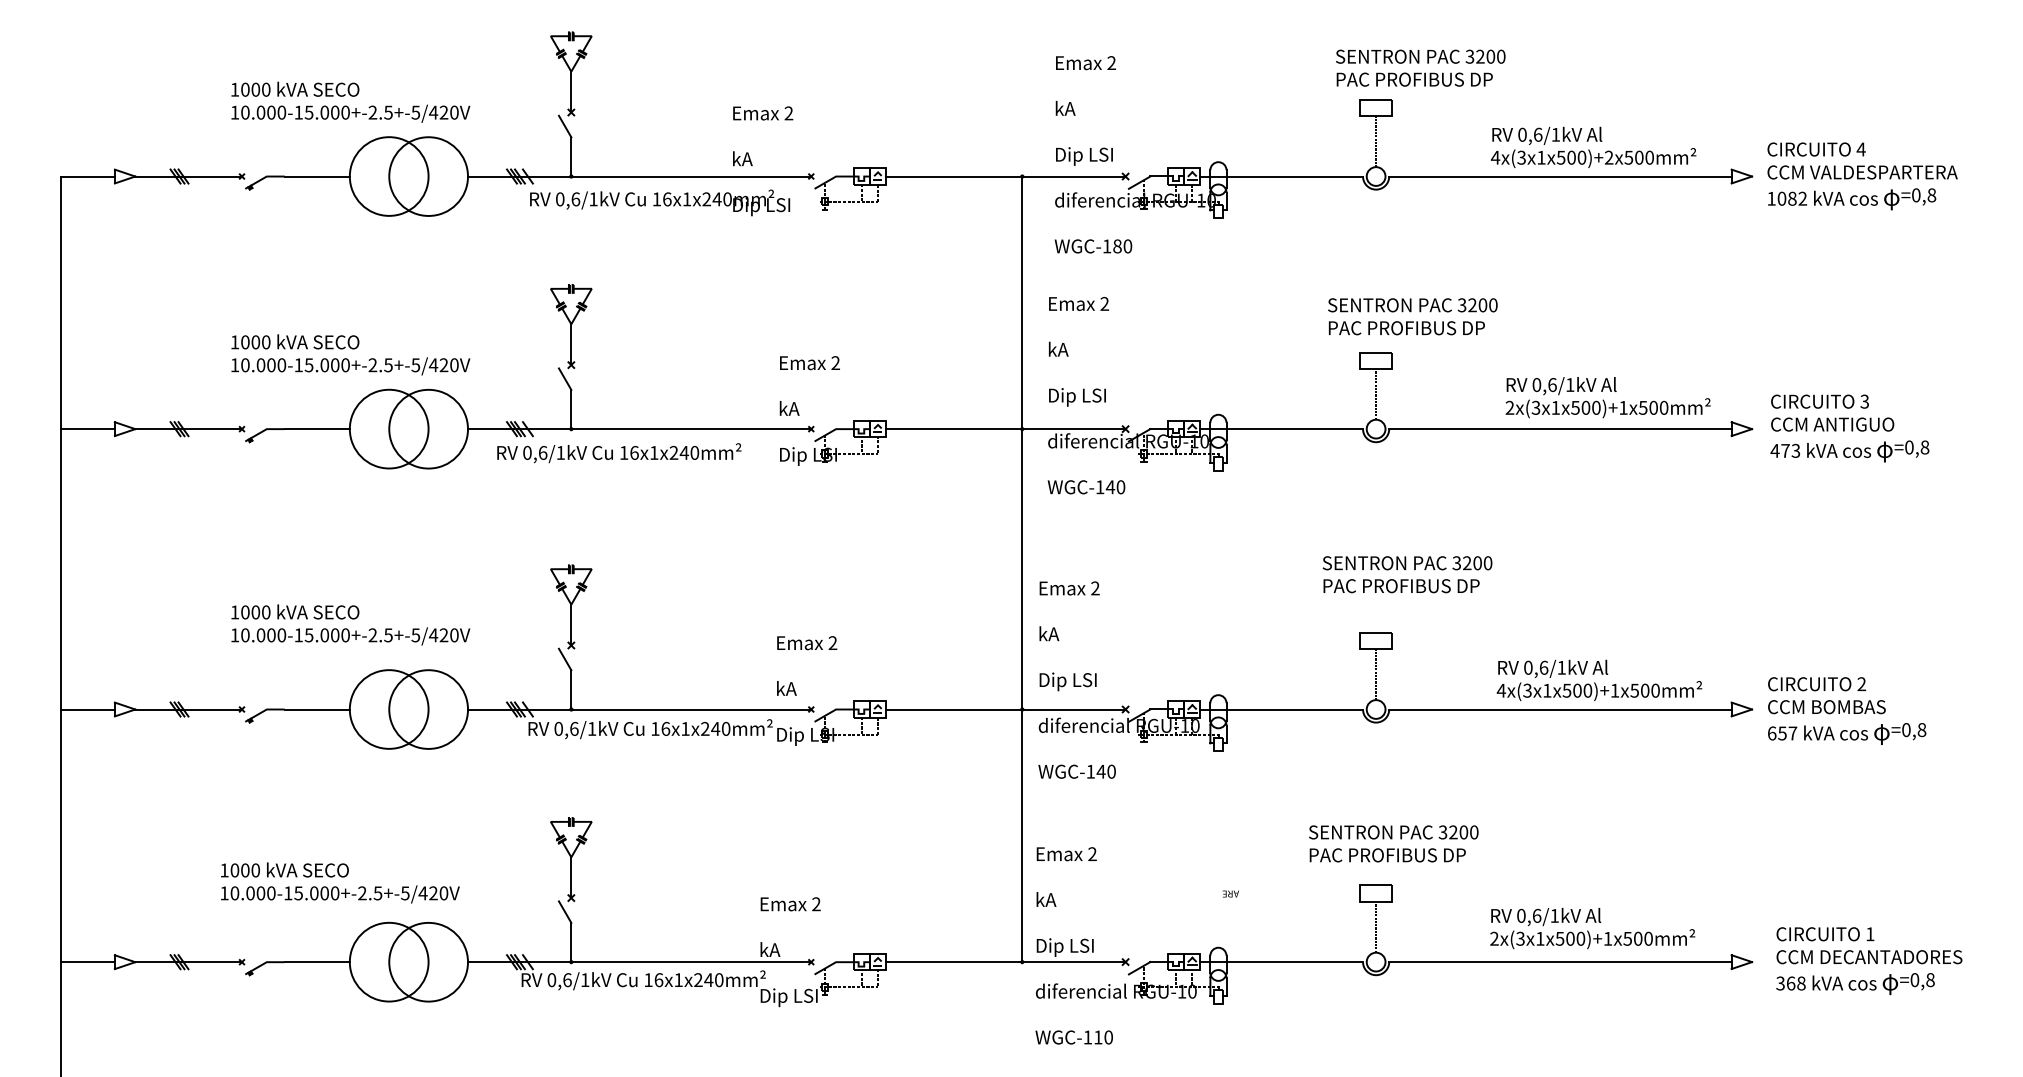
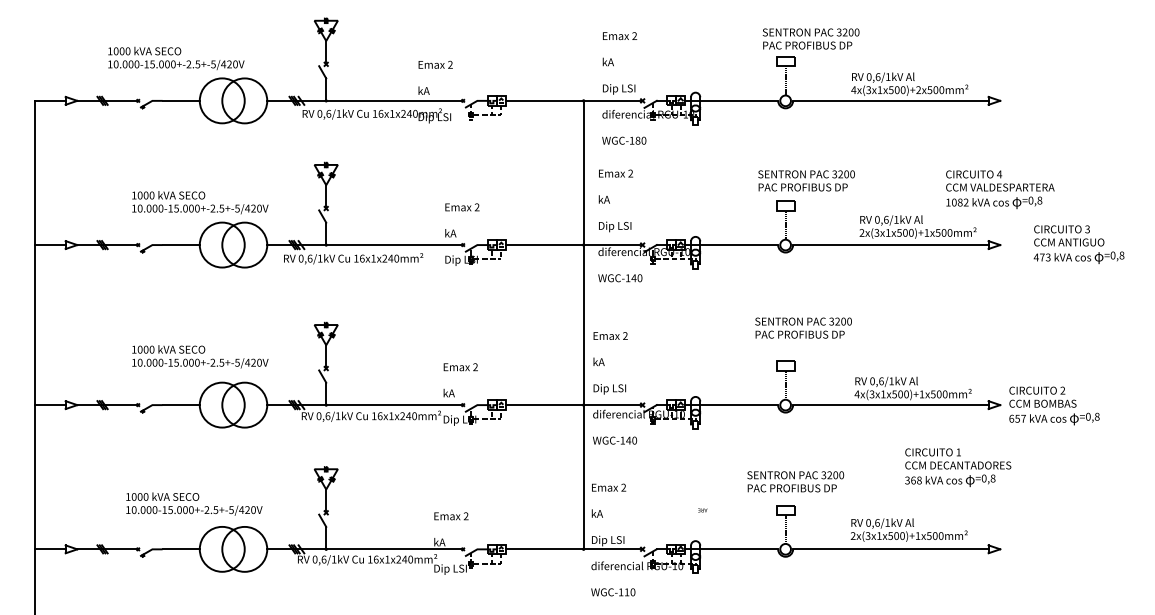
text: (351, 100) -> (176, 57), moved
text: (1862, 175) -> (1000, 189), moved
text: (1848, 428) -> (1078, 244), moved
text: (1869, 960) -> (958, 467), moved

